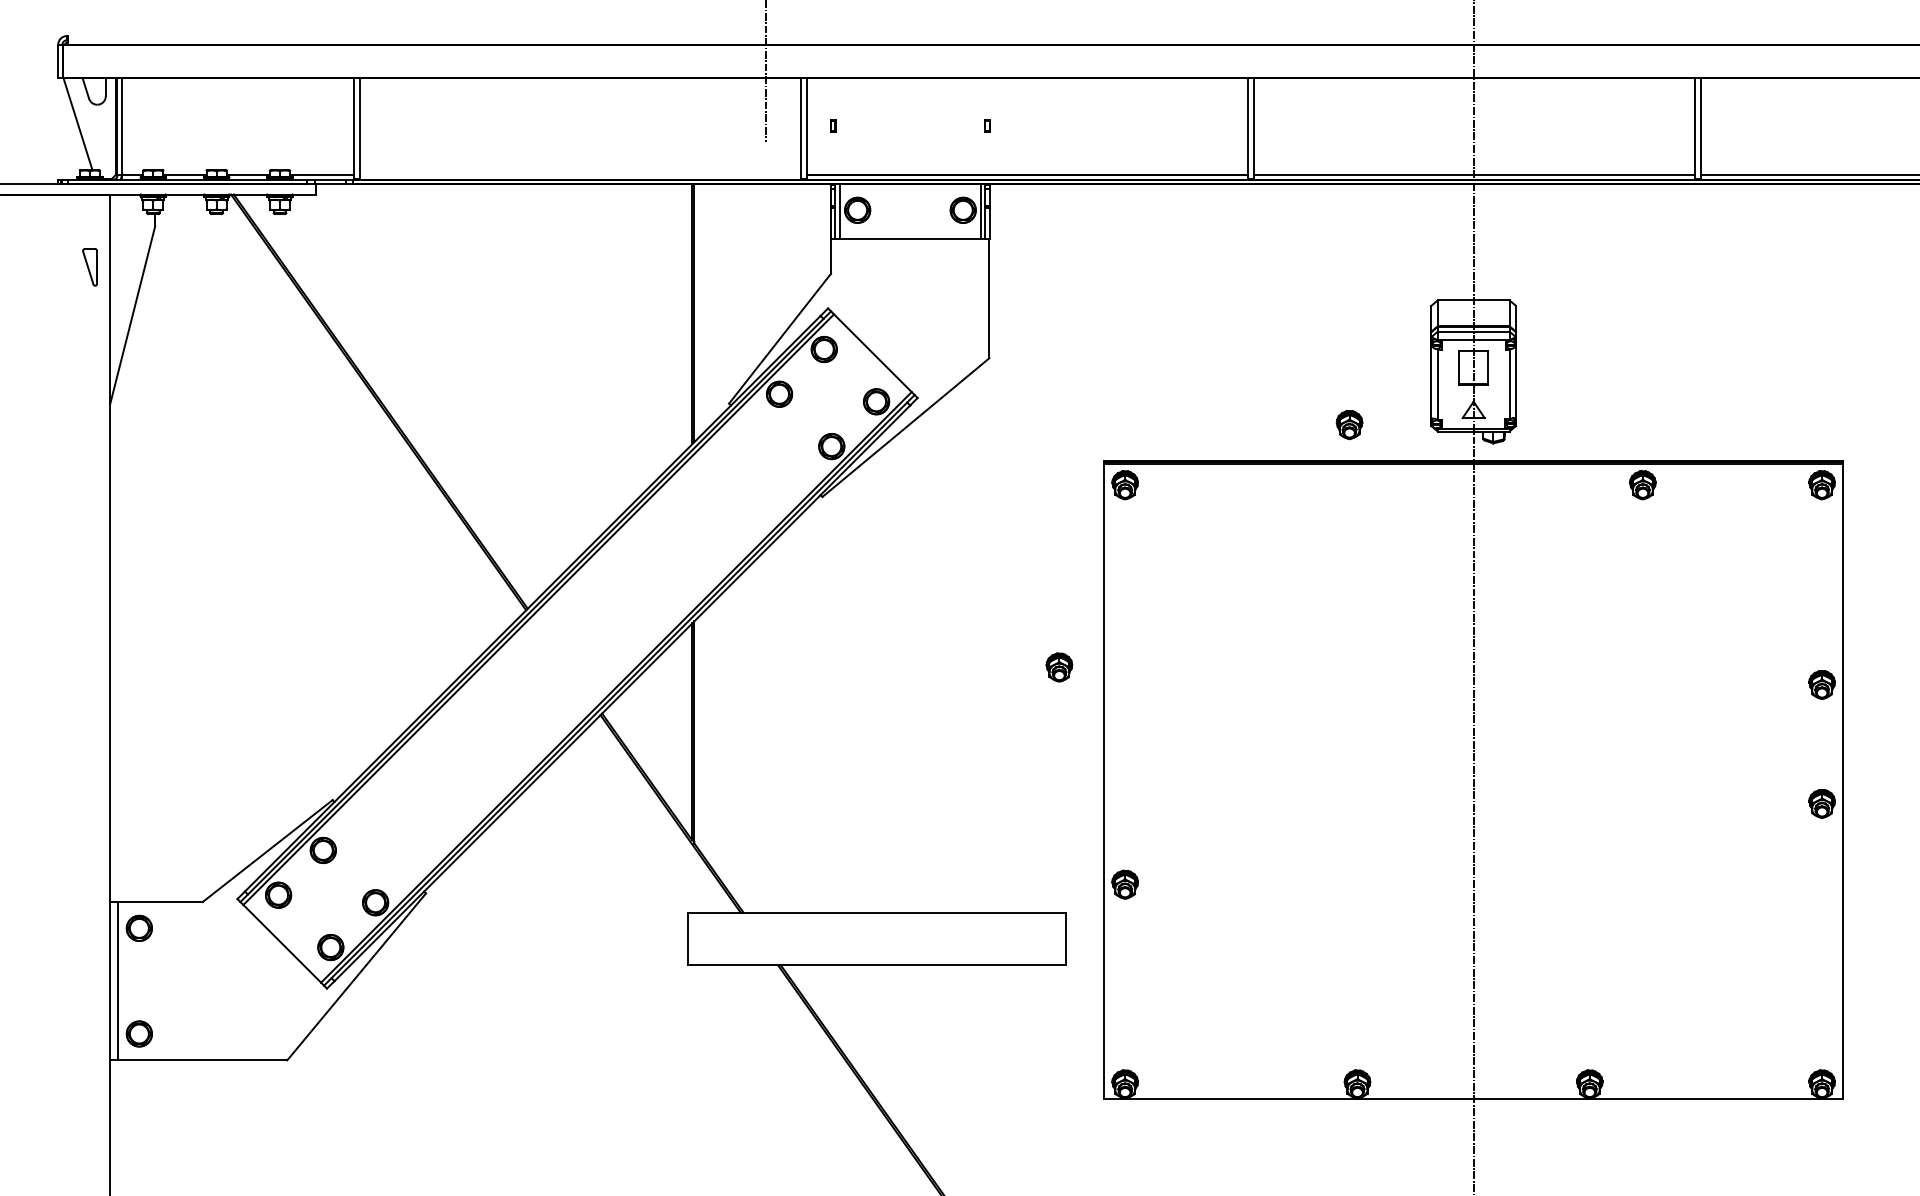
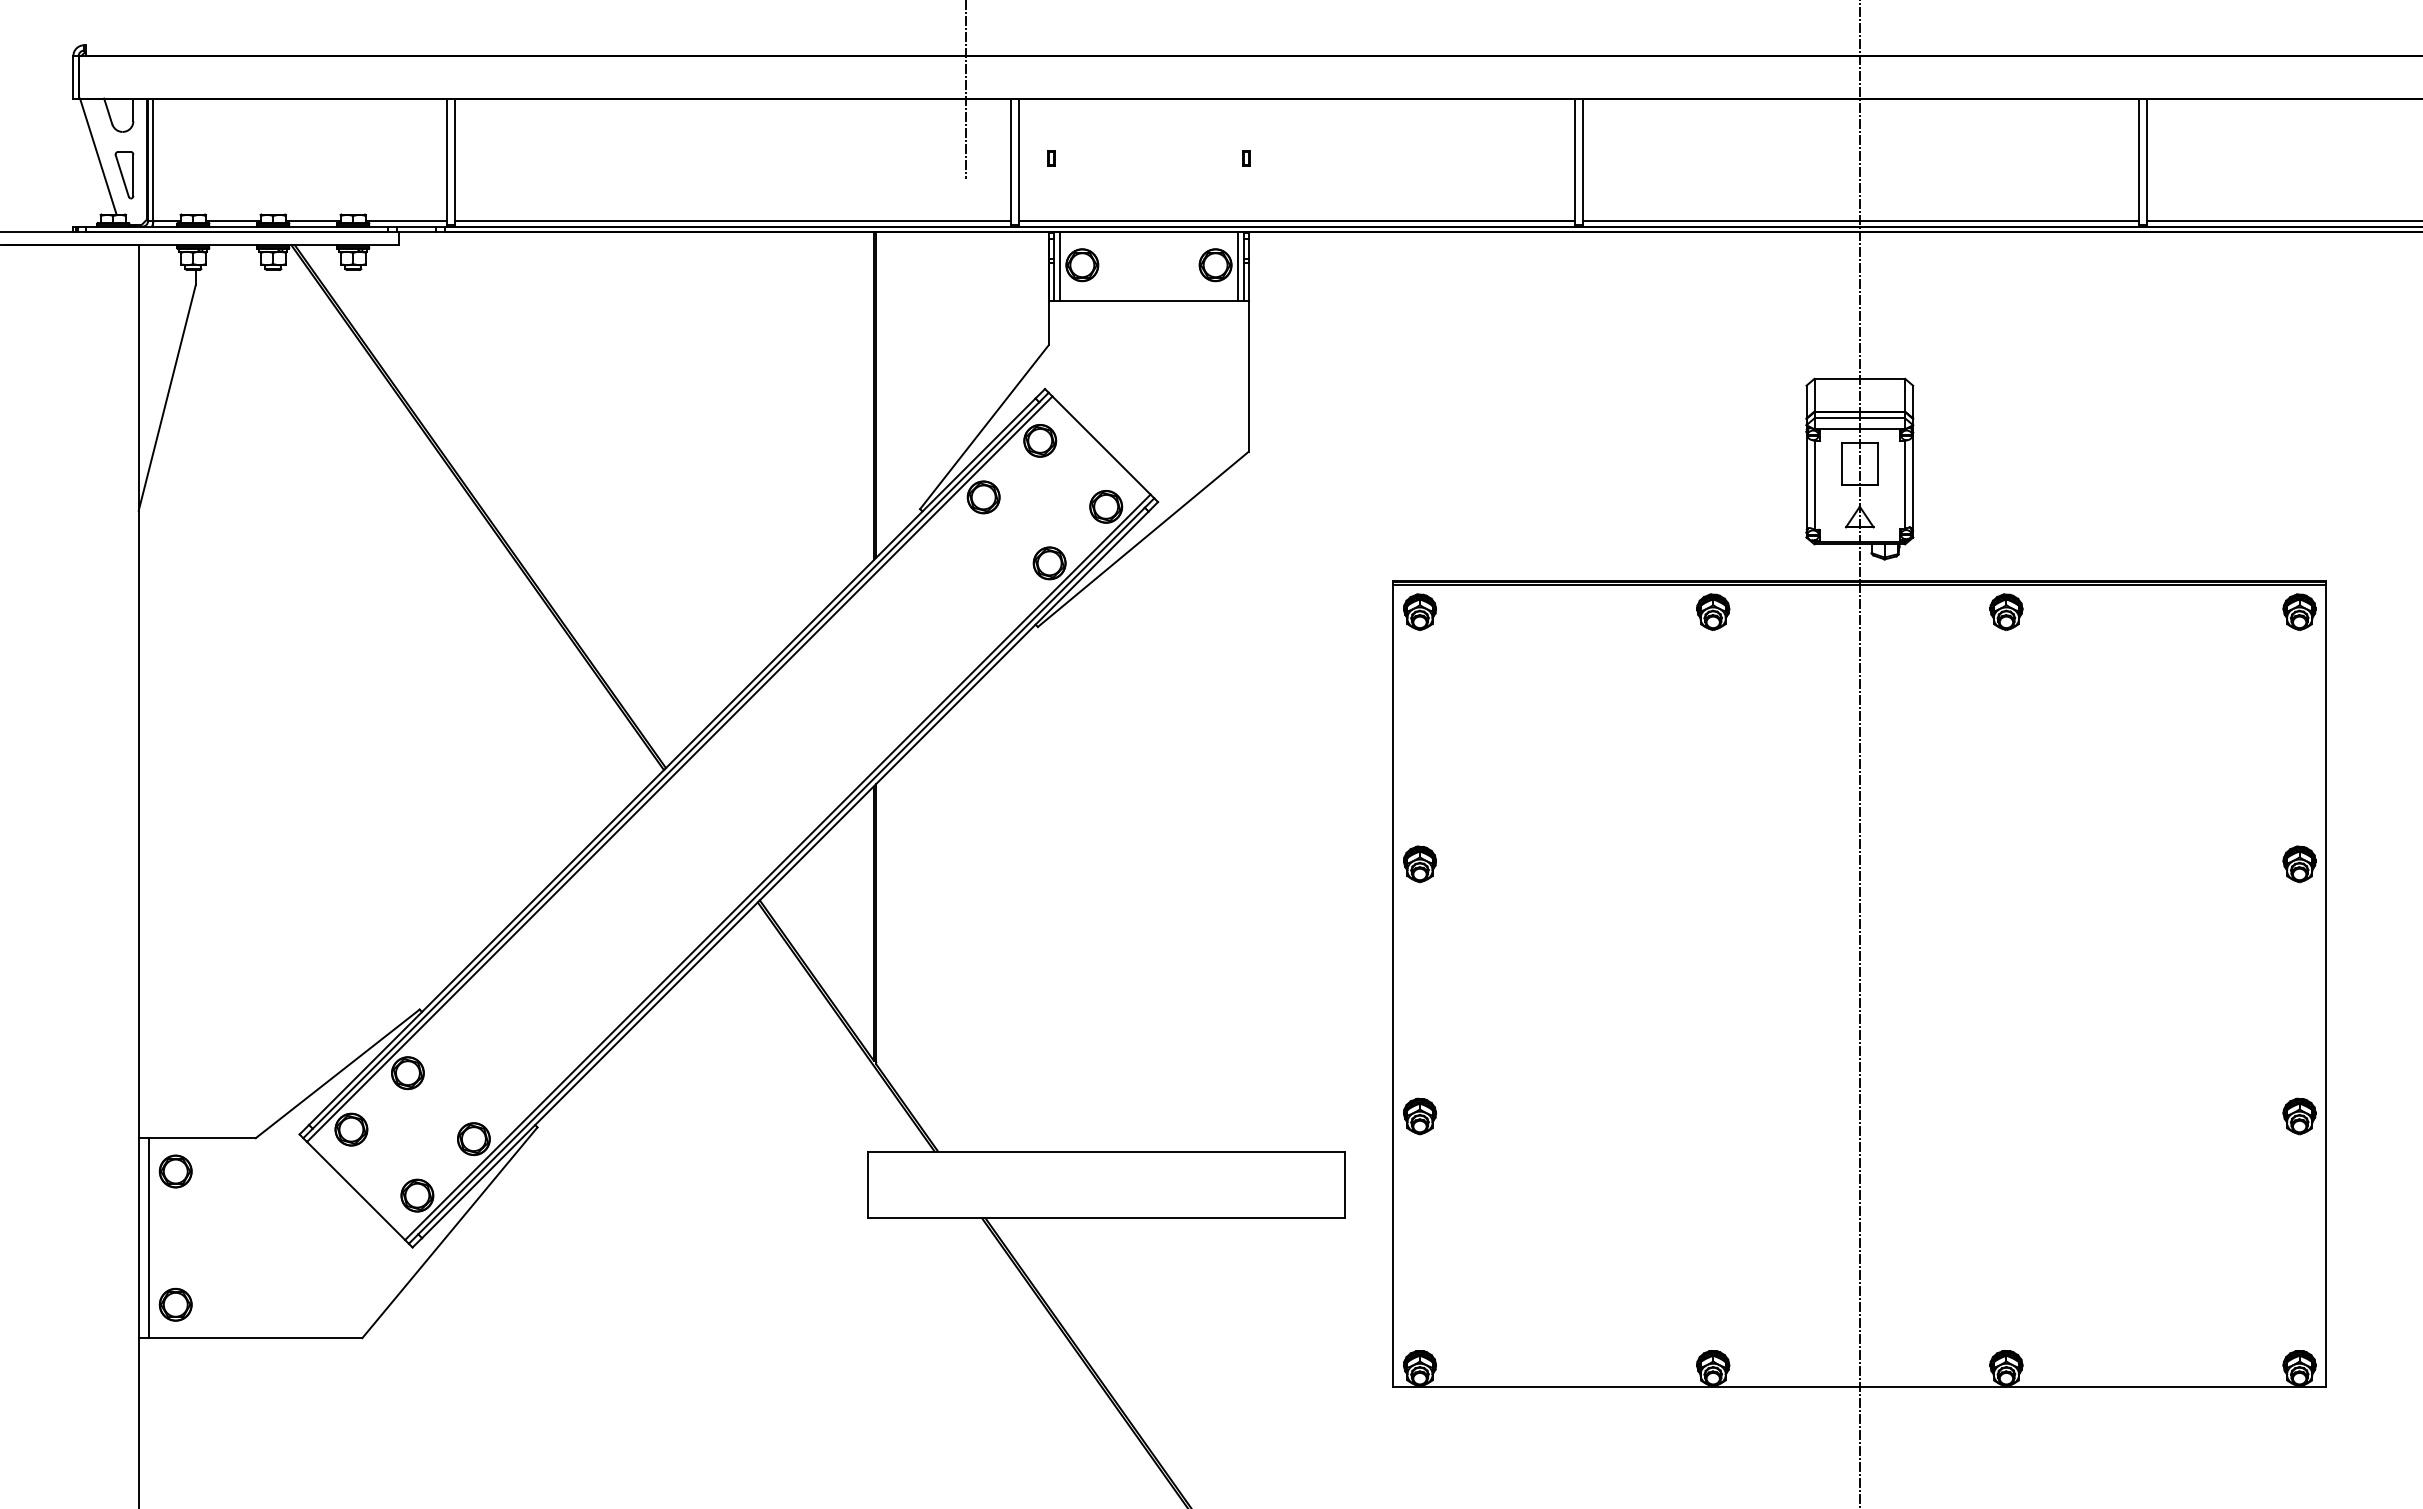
line: (580, 175) -> (732, 221), added
part: (90, 267) -> (124, 175), moved
part: (1349, 424) -> (1713, 611), moved
part: (1642, 484) -> (2006, 611), moved
part: (1059, 667) -> (1419, 864), moved
part: (1822, 803) -> (2299, 1116), moved

